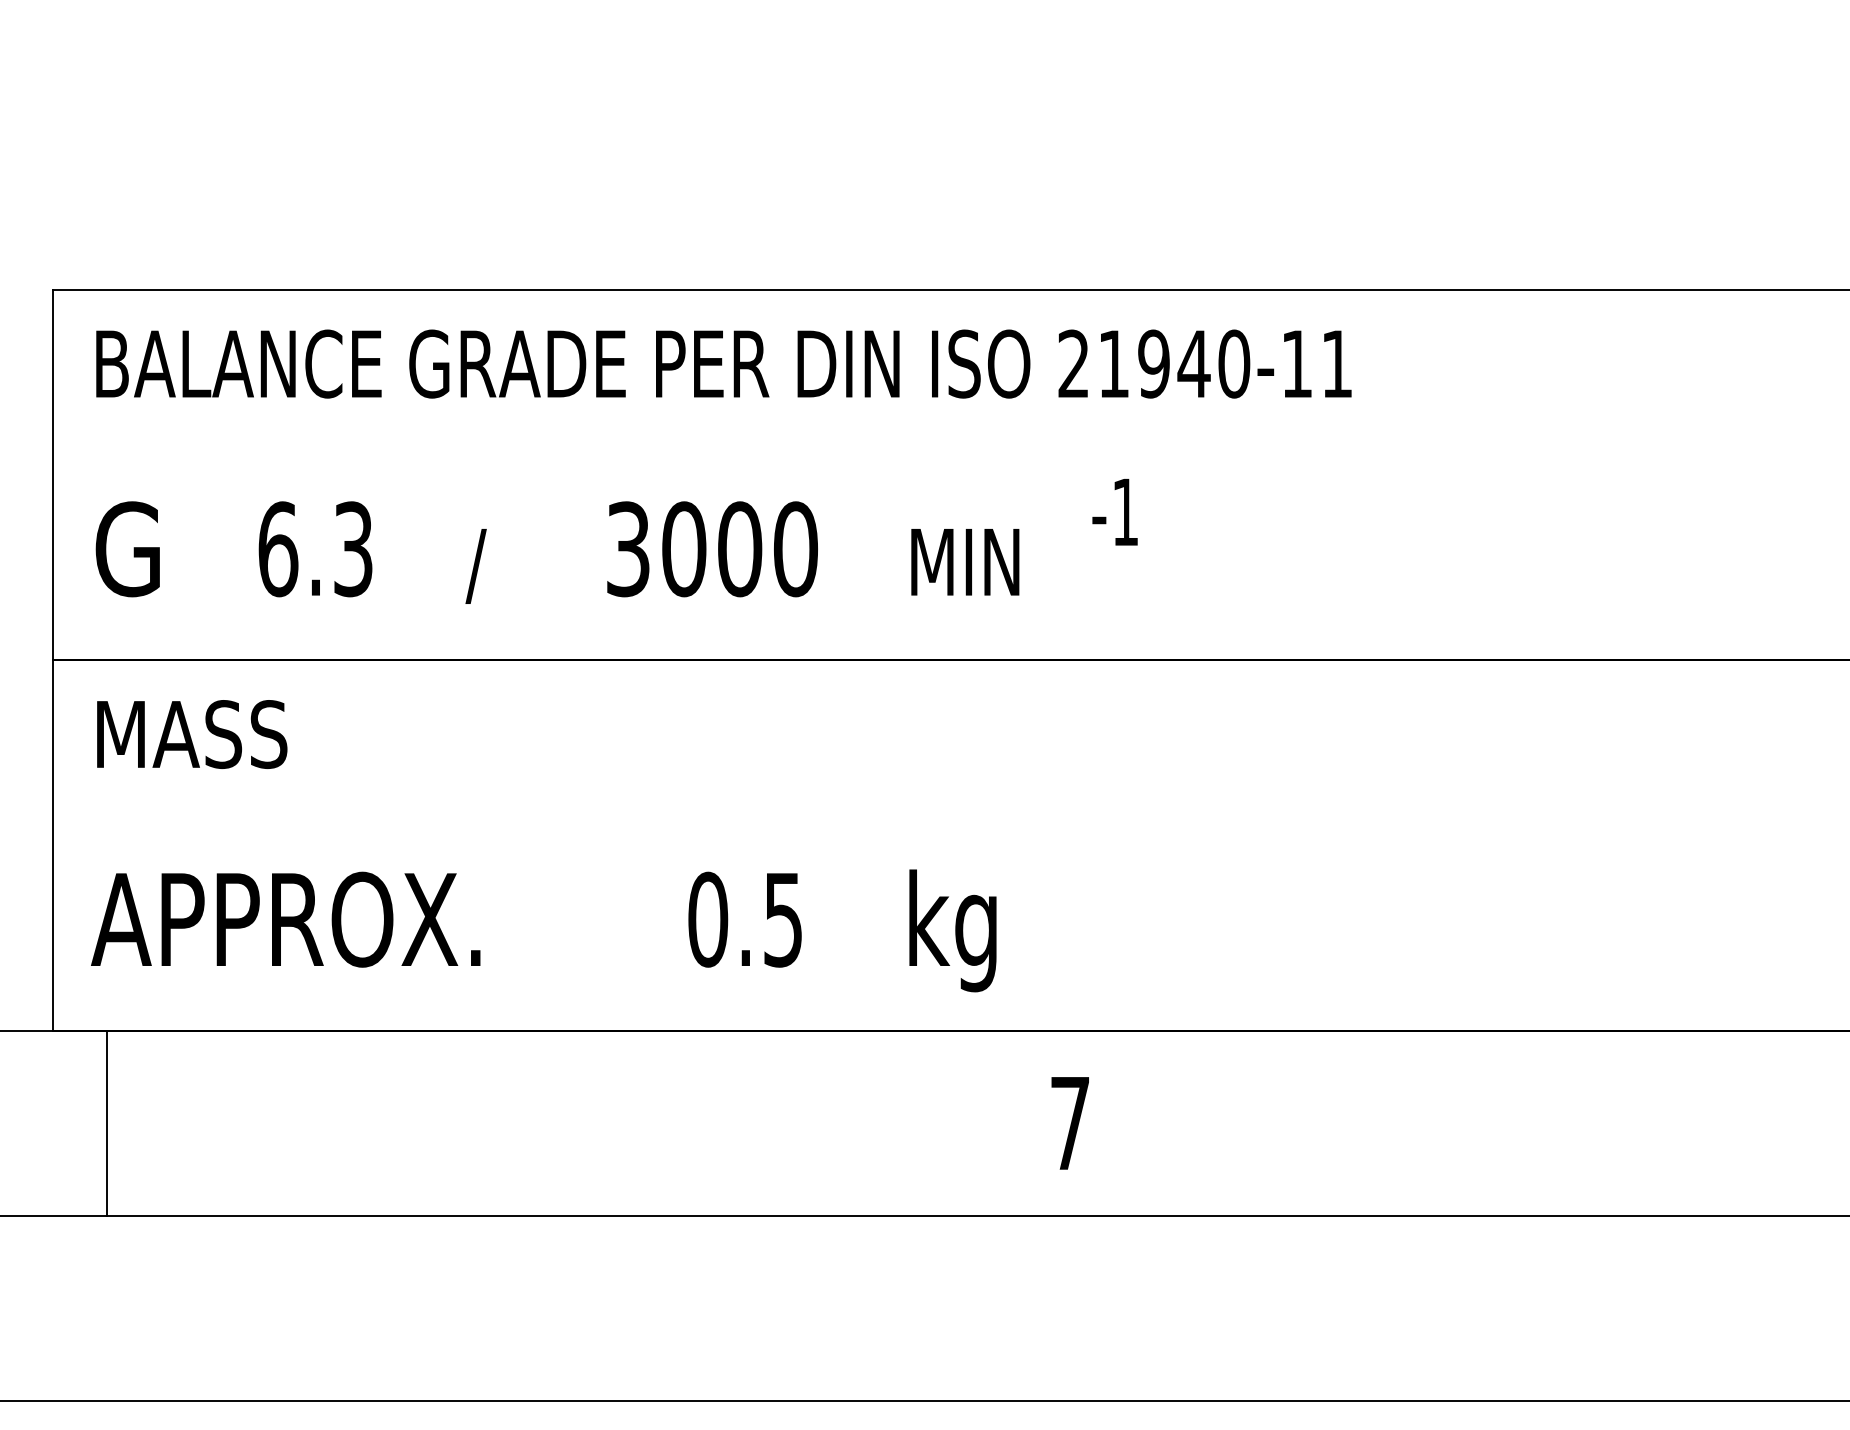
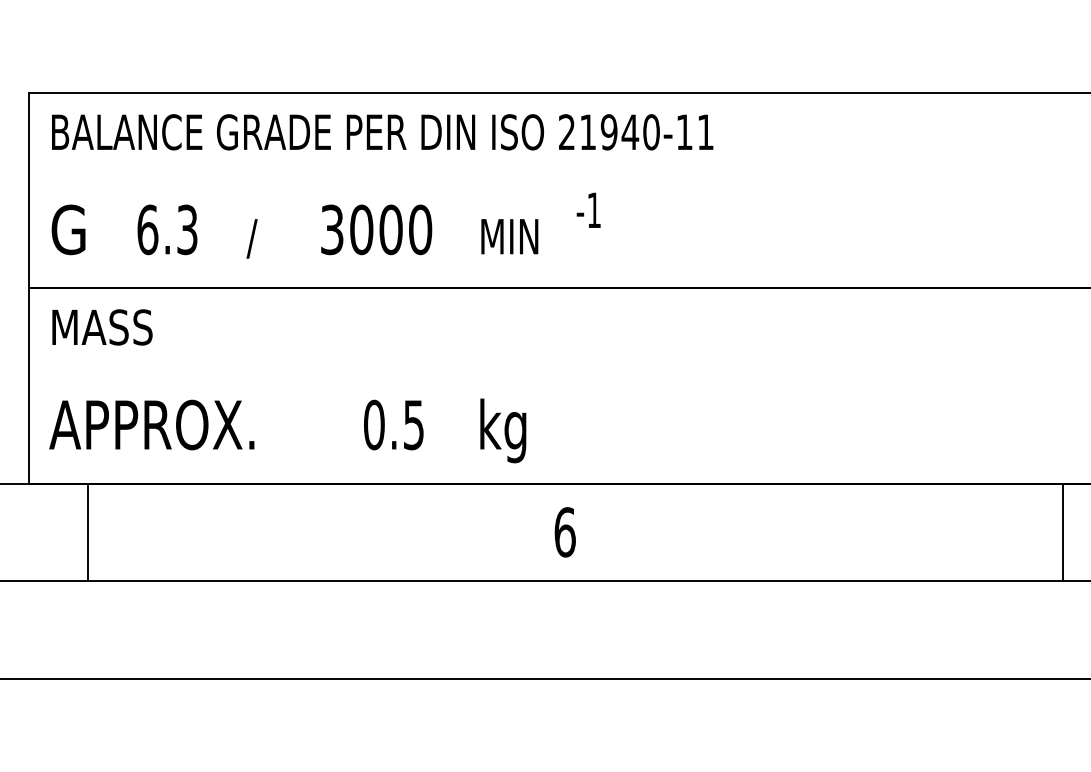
line: (106, 1123) -> (87, 532), moved
text: (1069, 1123) -> (564, 532), 7 -> 6

